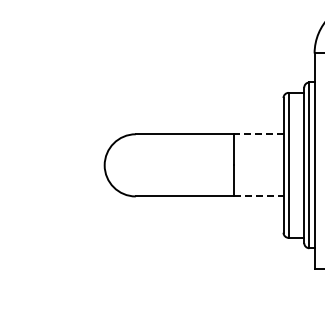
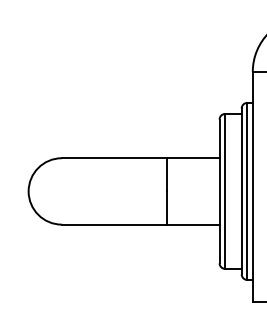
line: (258, 134) -> (192, 158), dashed -> solid
line: (258, 196) -> (192, 224), dashed -> solid

